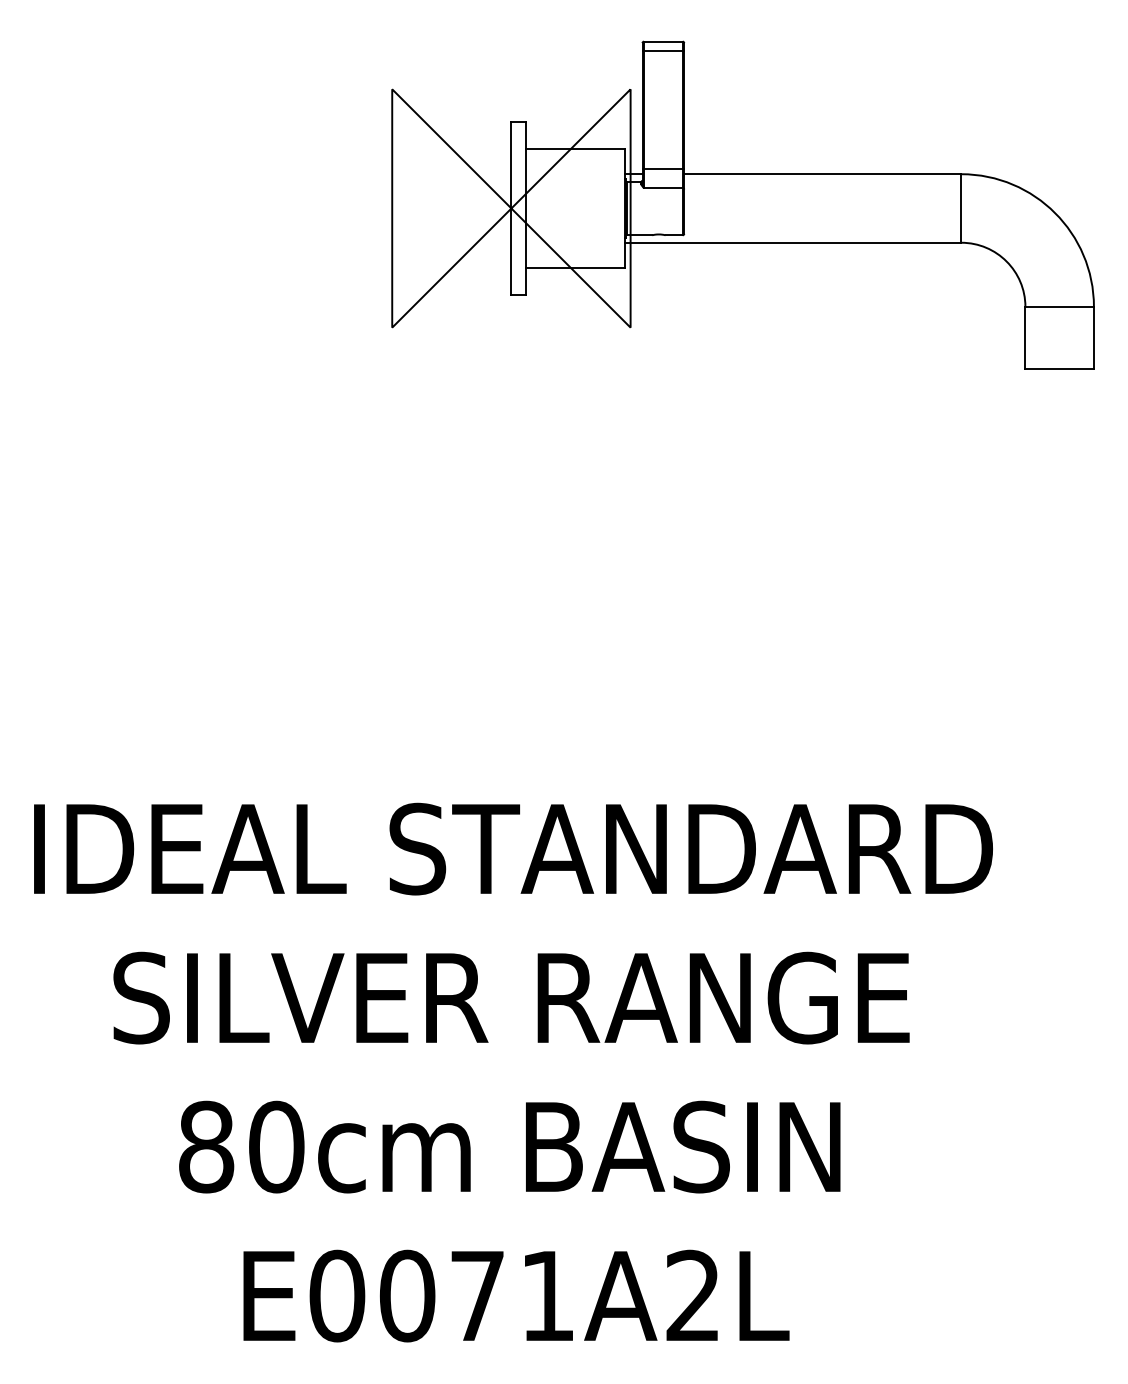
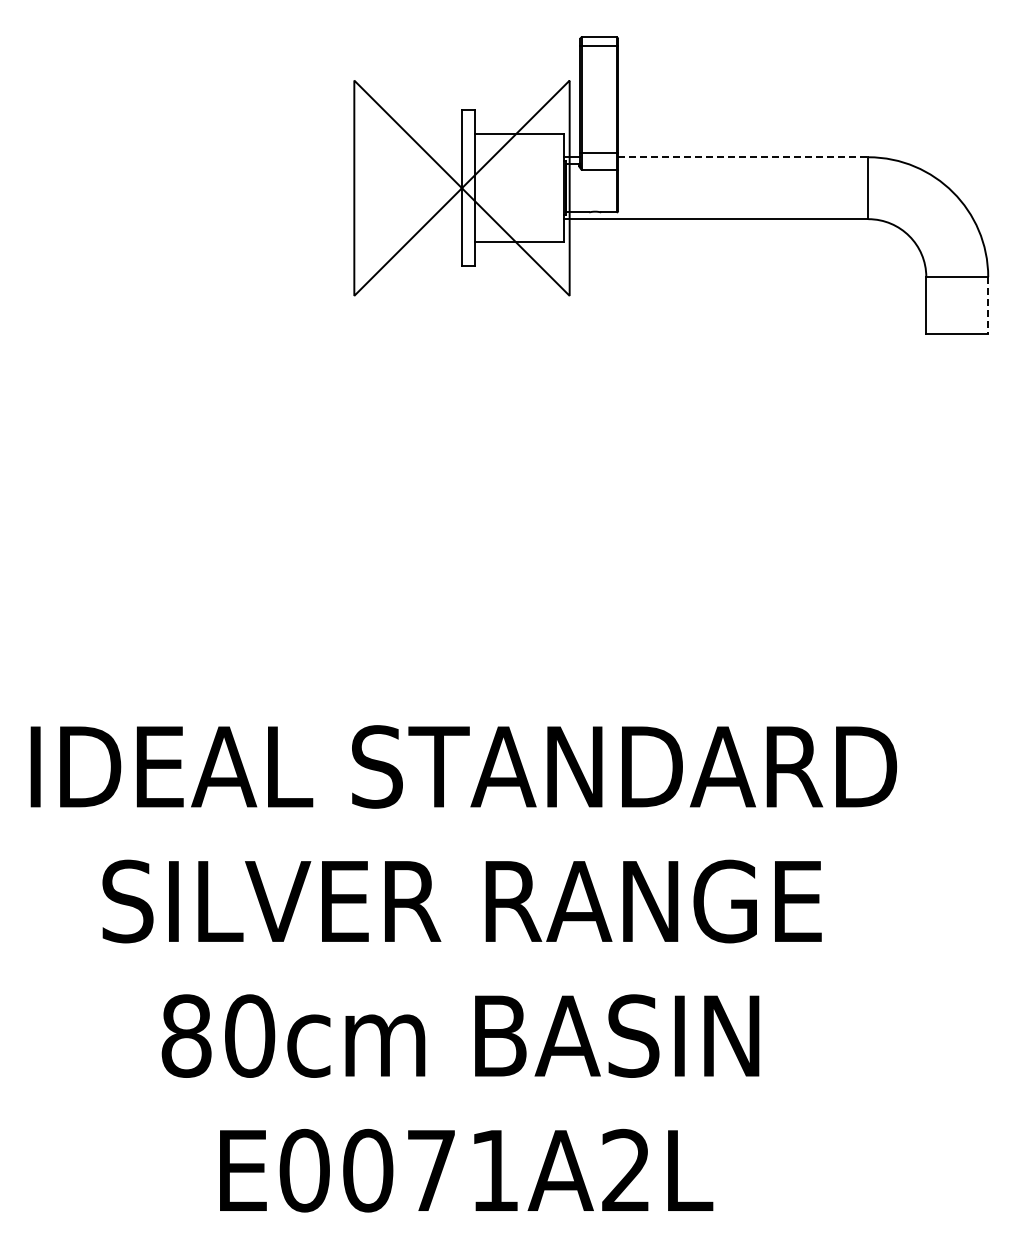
line: (823, 174) -> (743, 157), solid -> dashed
line: (1094, 338) -> (988, 305), solid -> dashed

